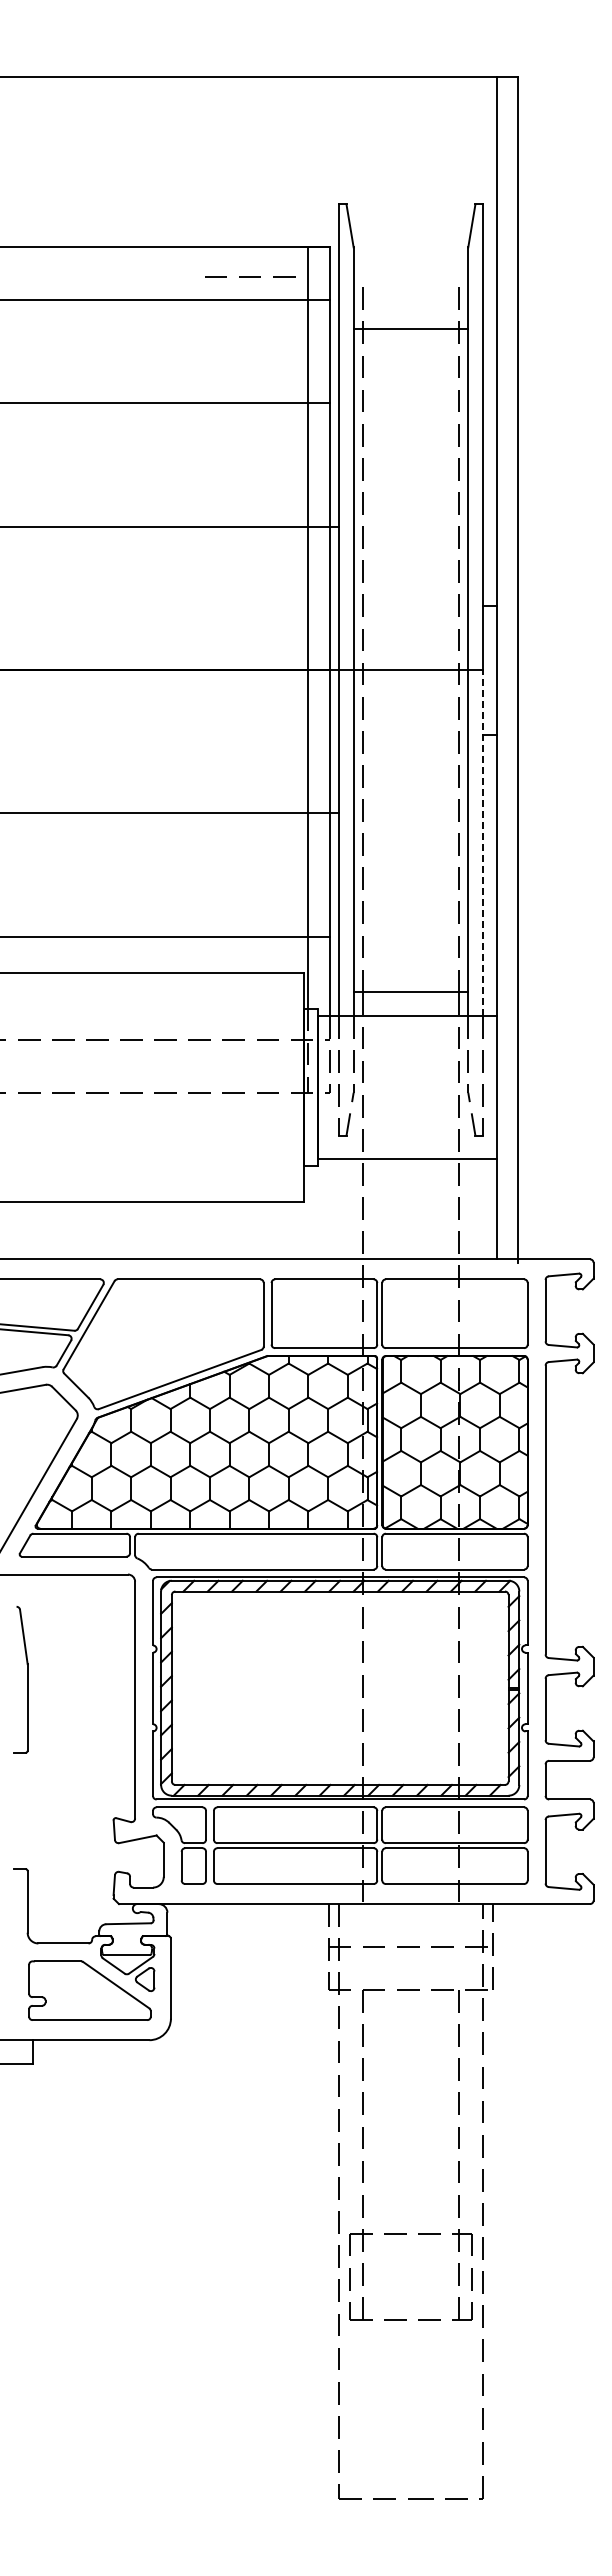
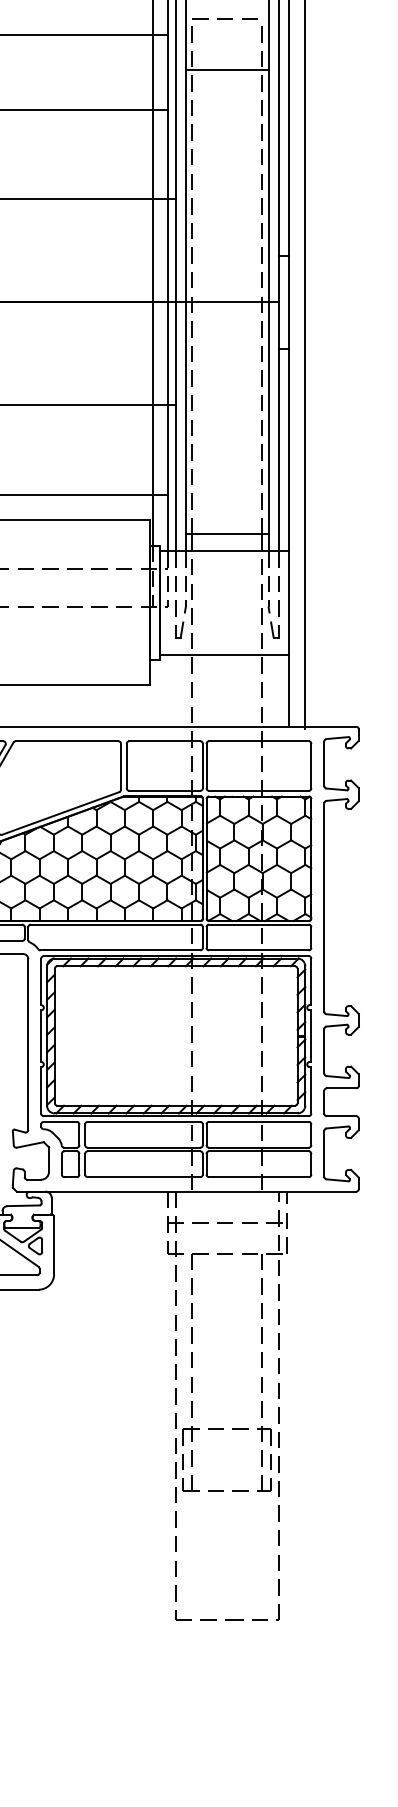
line: (250, 276) -> (225, 18), moved
line: (410, 328) -> (226, 69), moved
line: (482, 842) -> (278, 426), dashed -> solid

